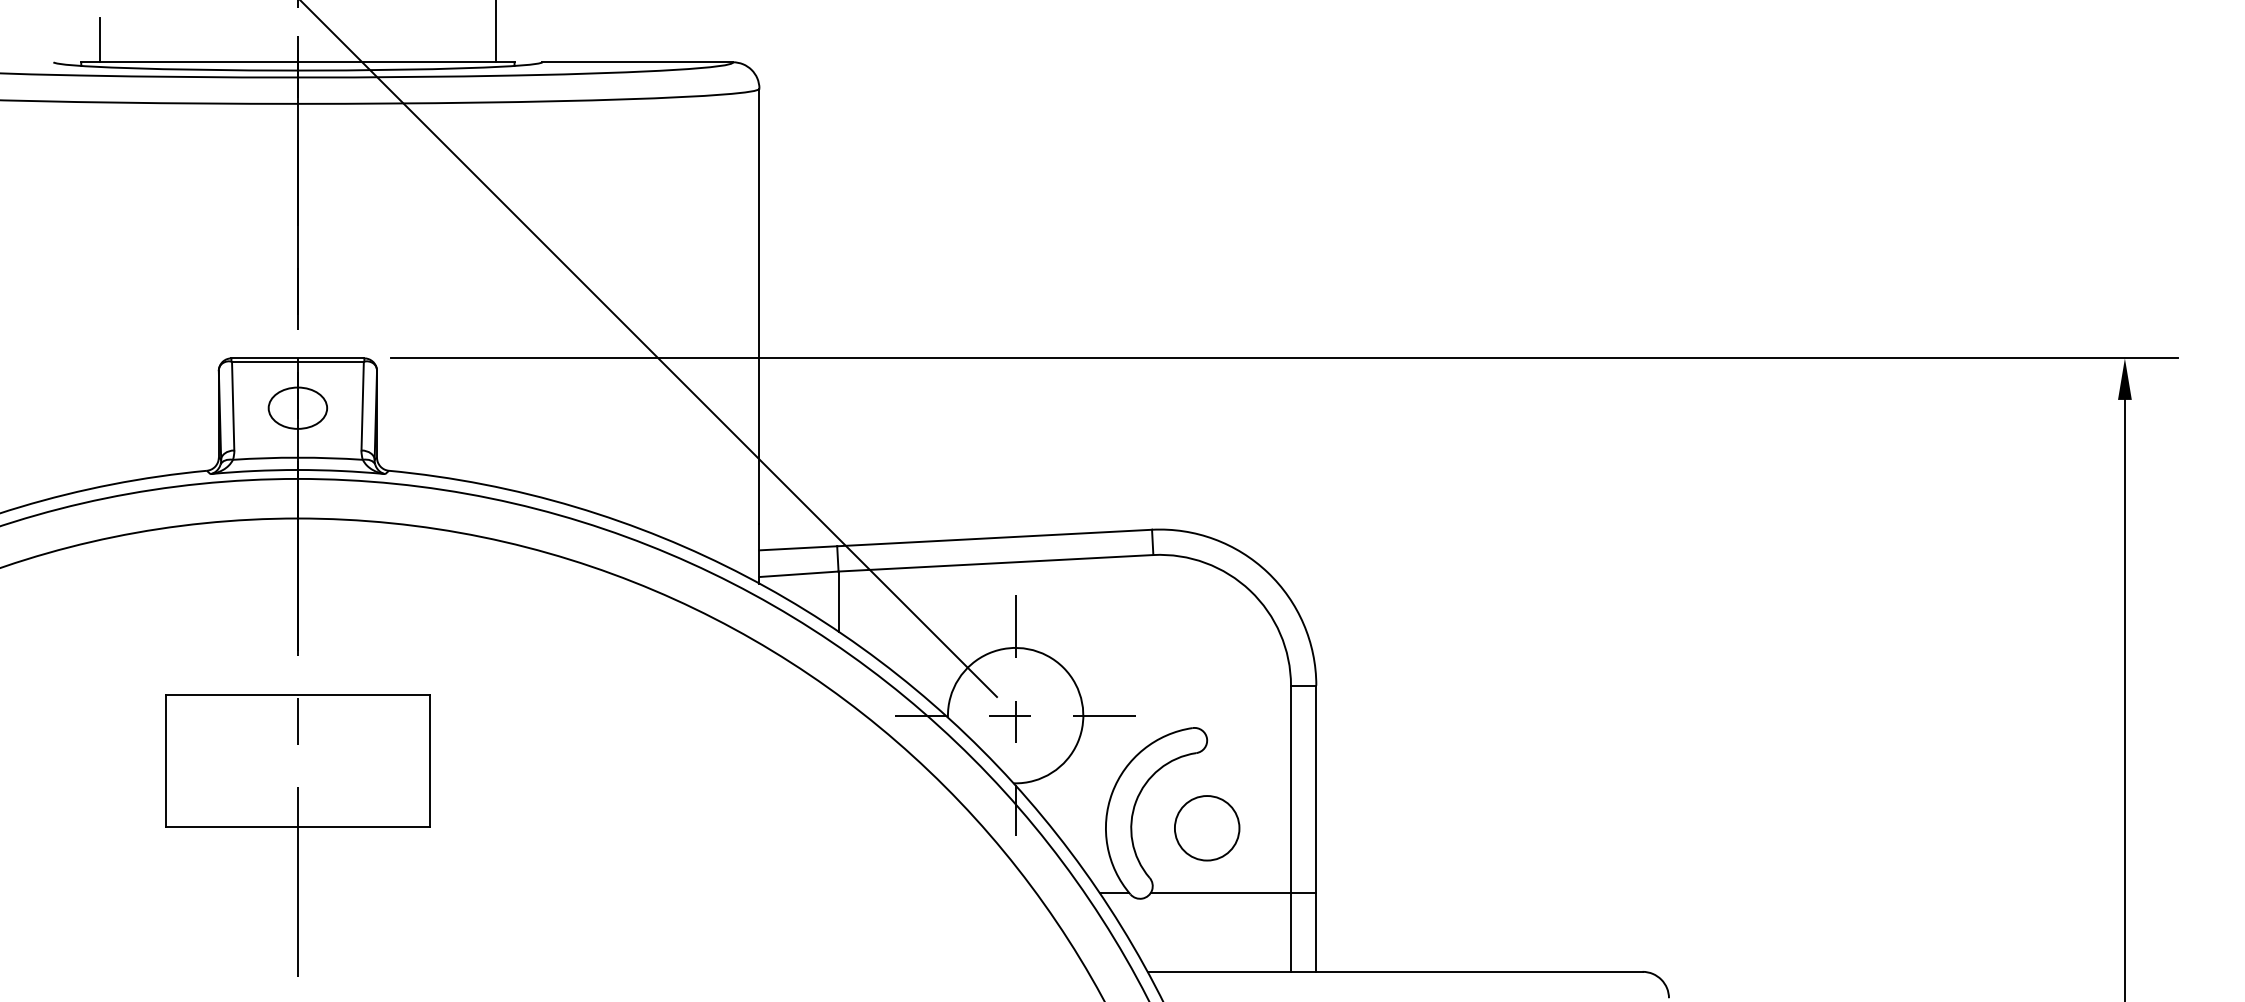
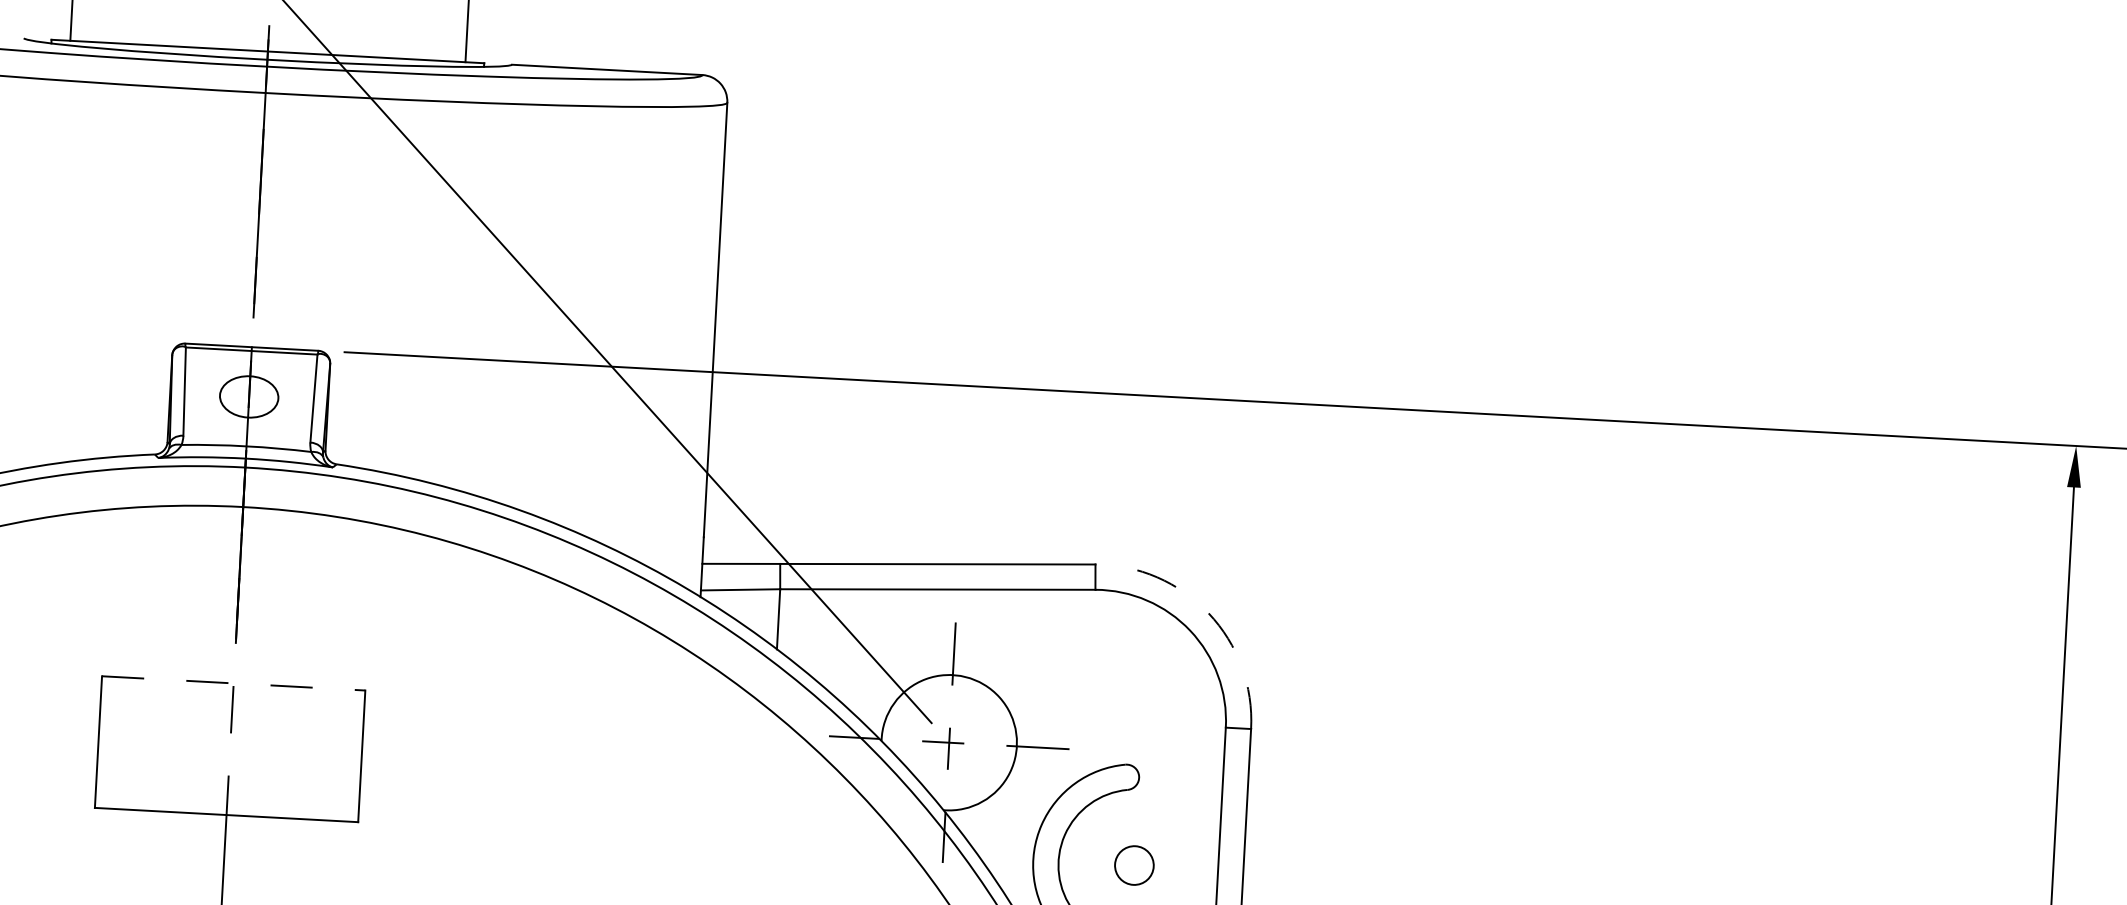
arc: (1267, 572) -> (1208, 613), solid -> dashed
line: (297, 695) -> (233, 683), solid -> dashed
circle: (1206, 828) -> (1133, 865), size x0.6

